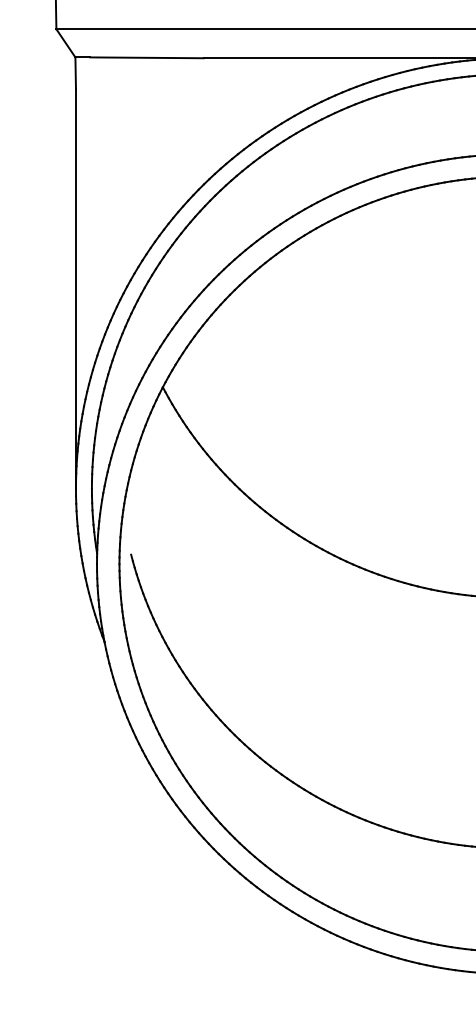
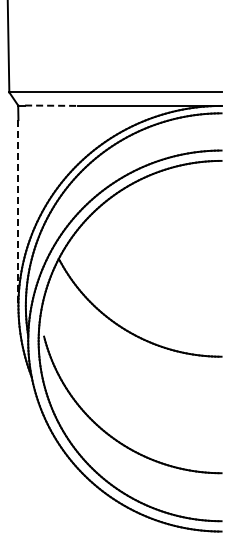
line: (147, 57) -> (51, 105), solid -> dashed
line: (76, 289) -> (18, 213), solid -> dashed

